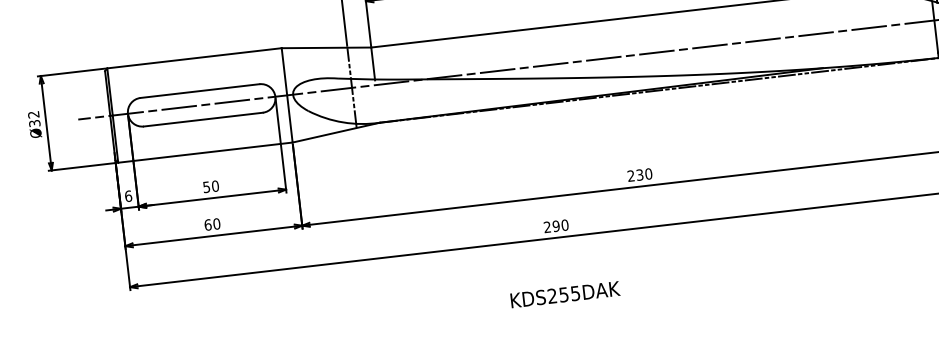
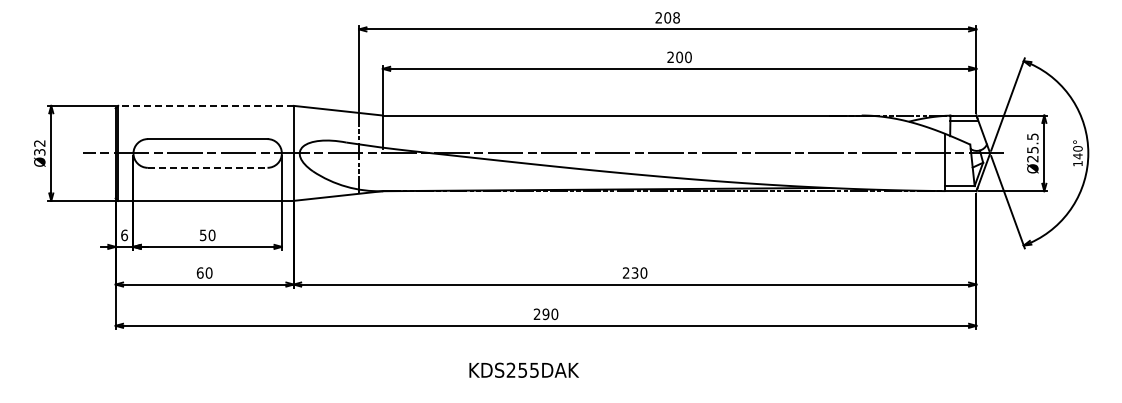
line: (194, 57) -> (206, 105), solid -> dashed
line: (203, 119) -> (207, 167), solid -> dashed
text: (564, 293) -> (523, 369), moved

